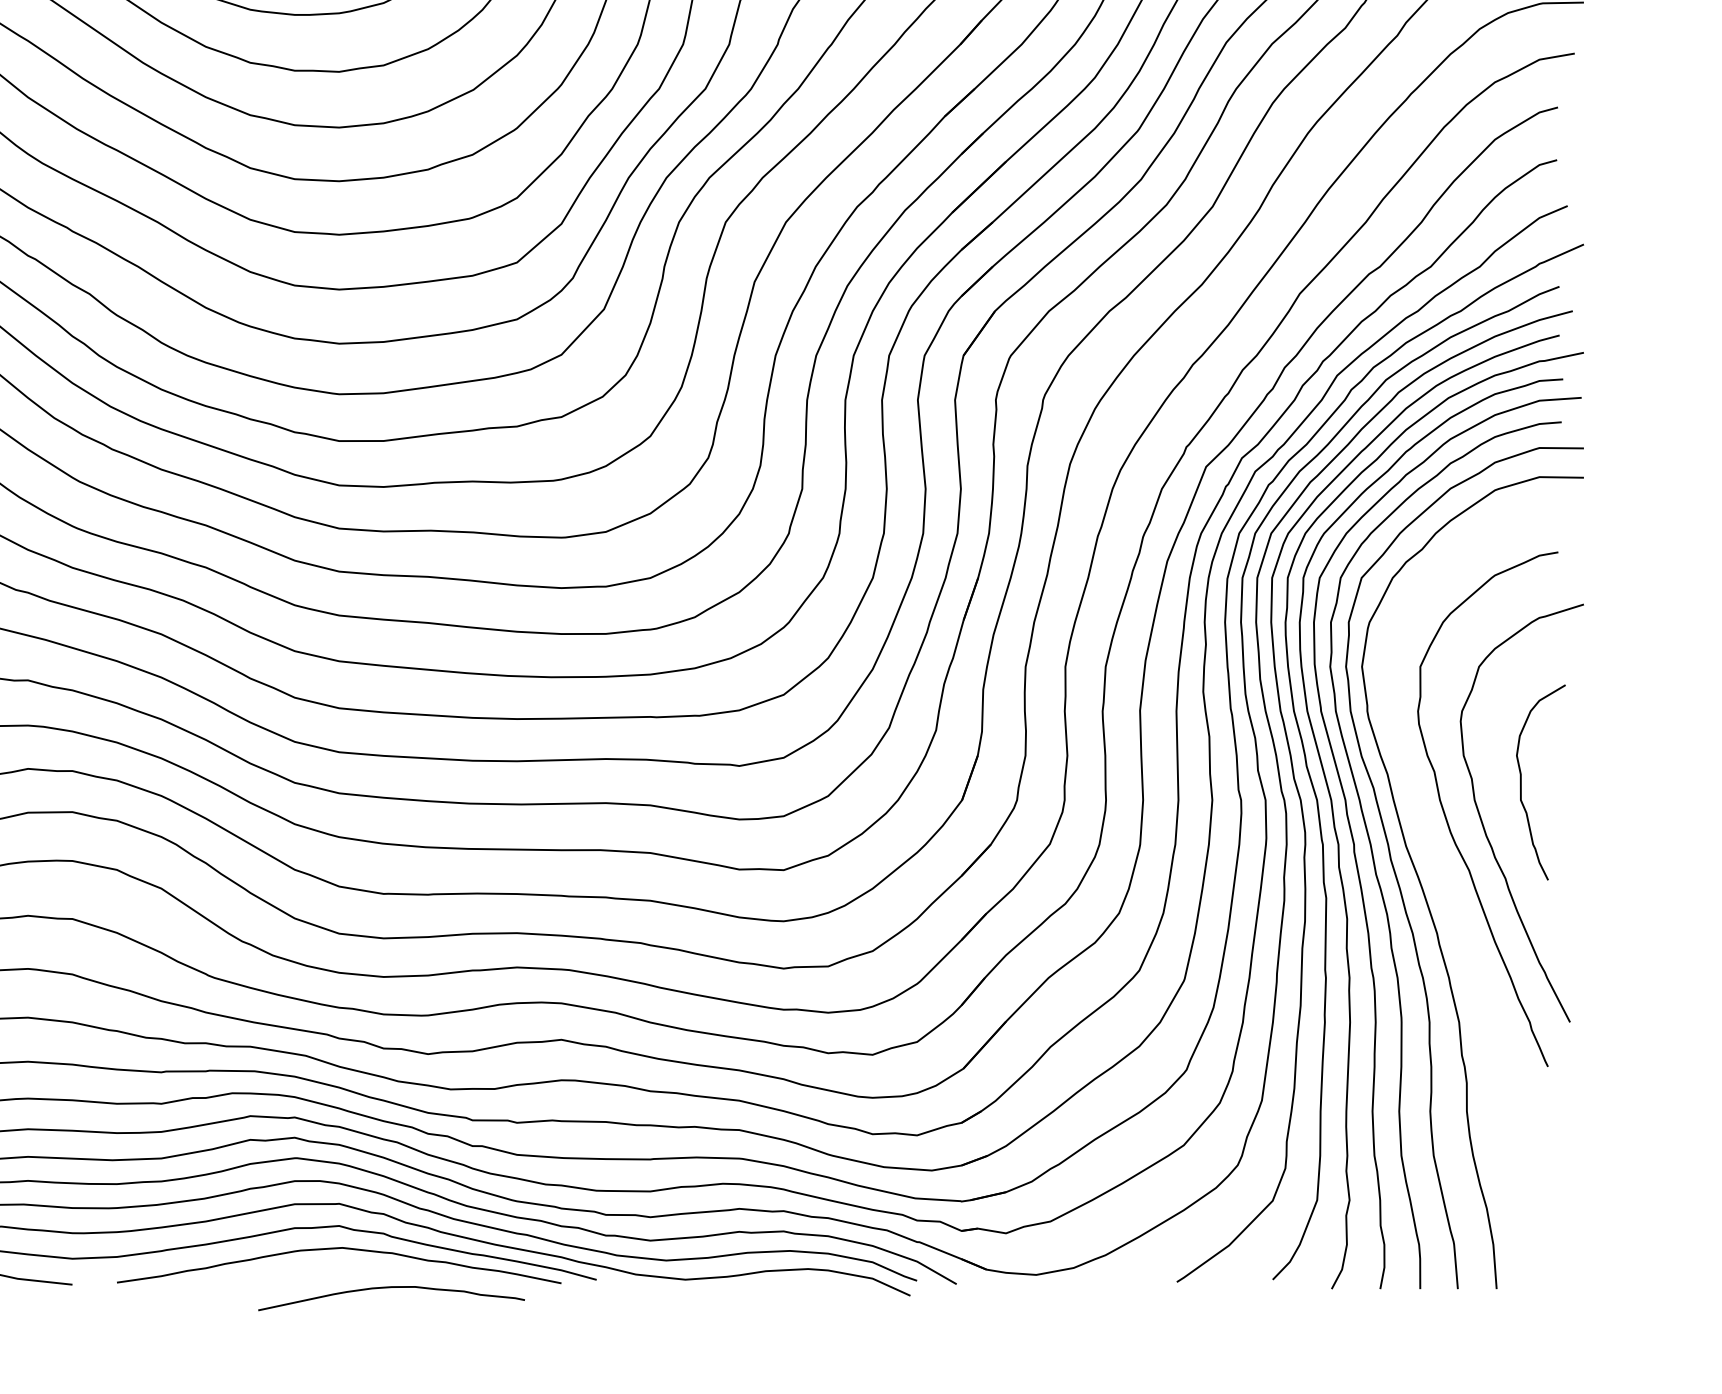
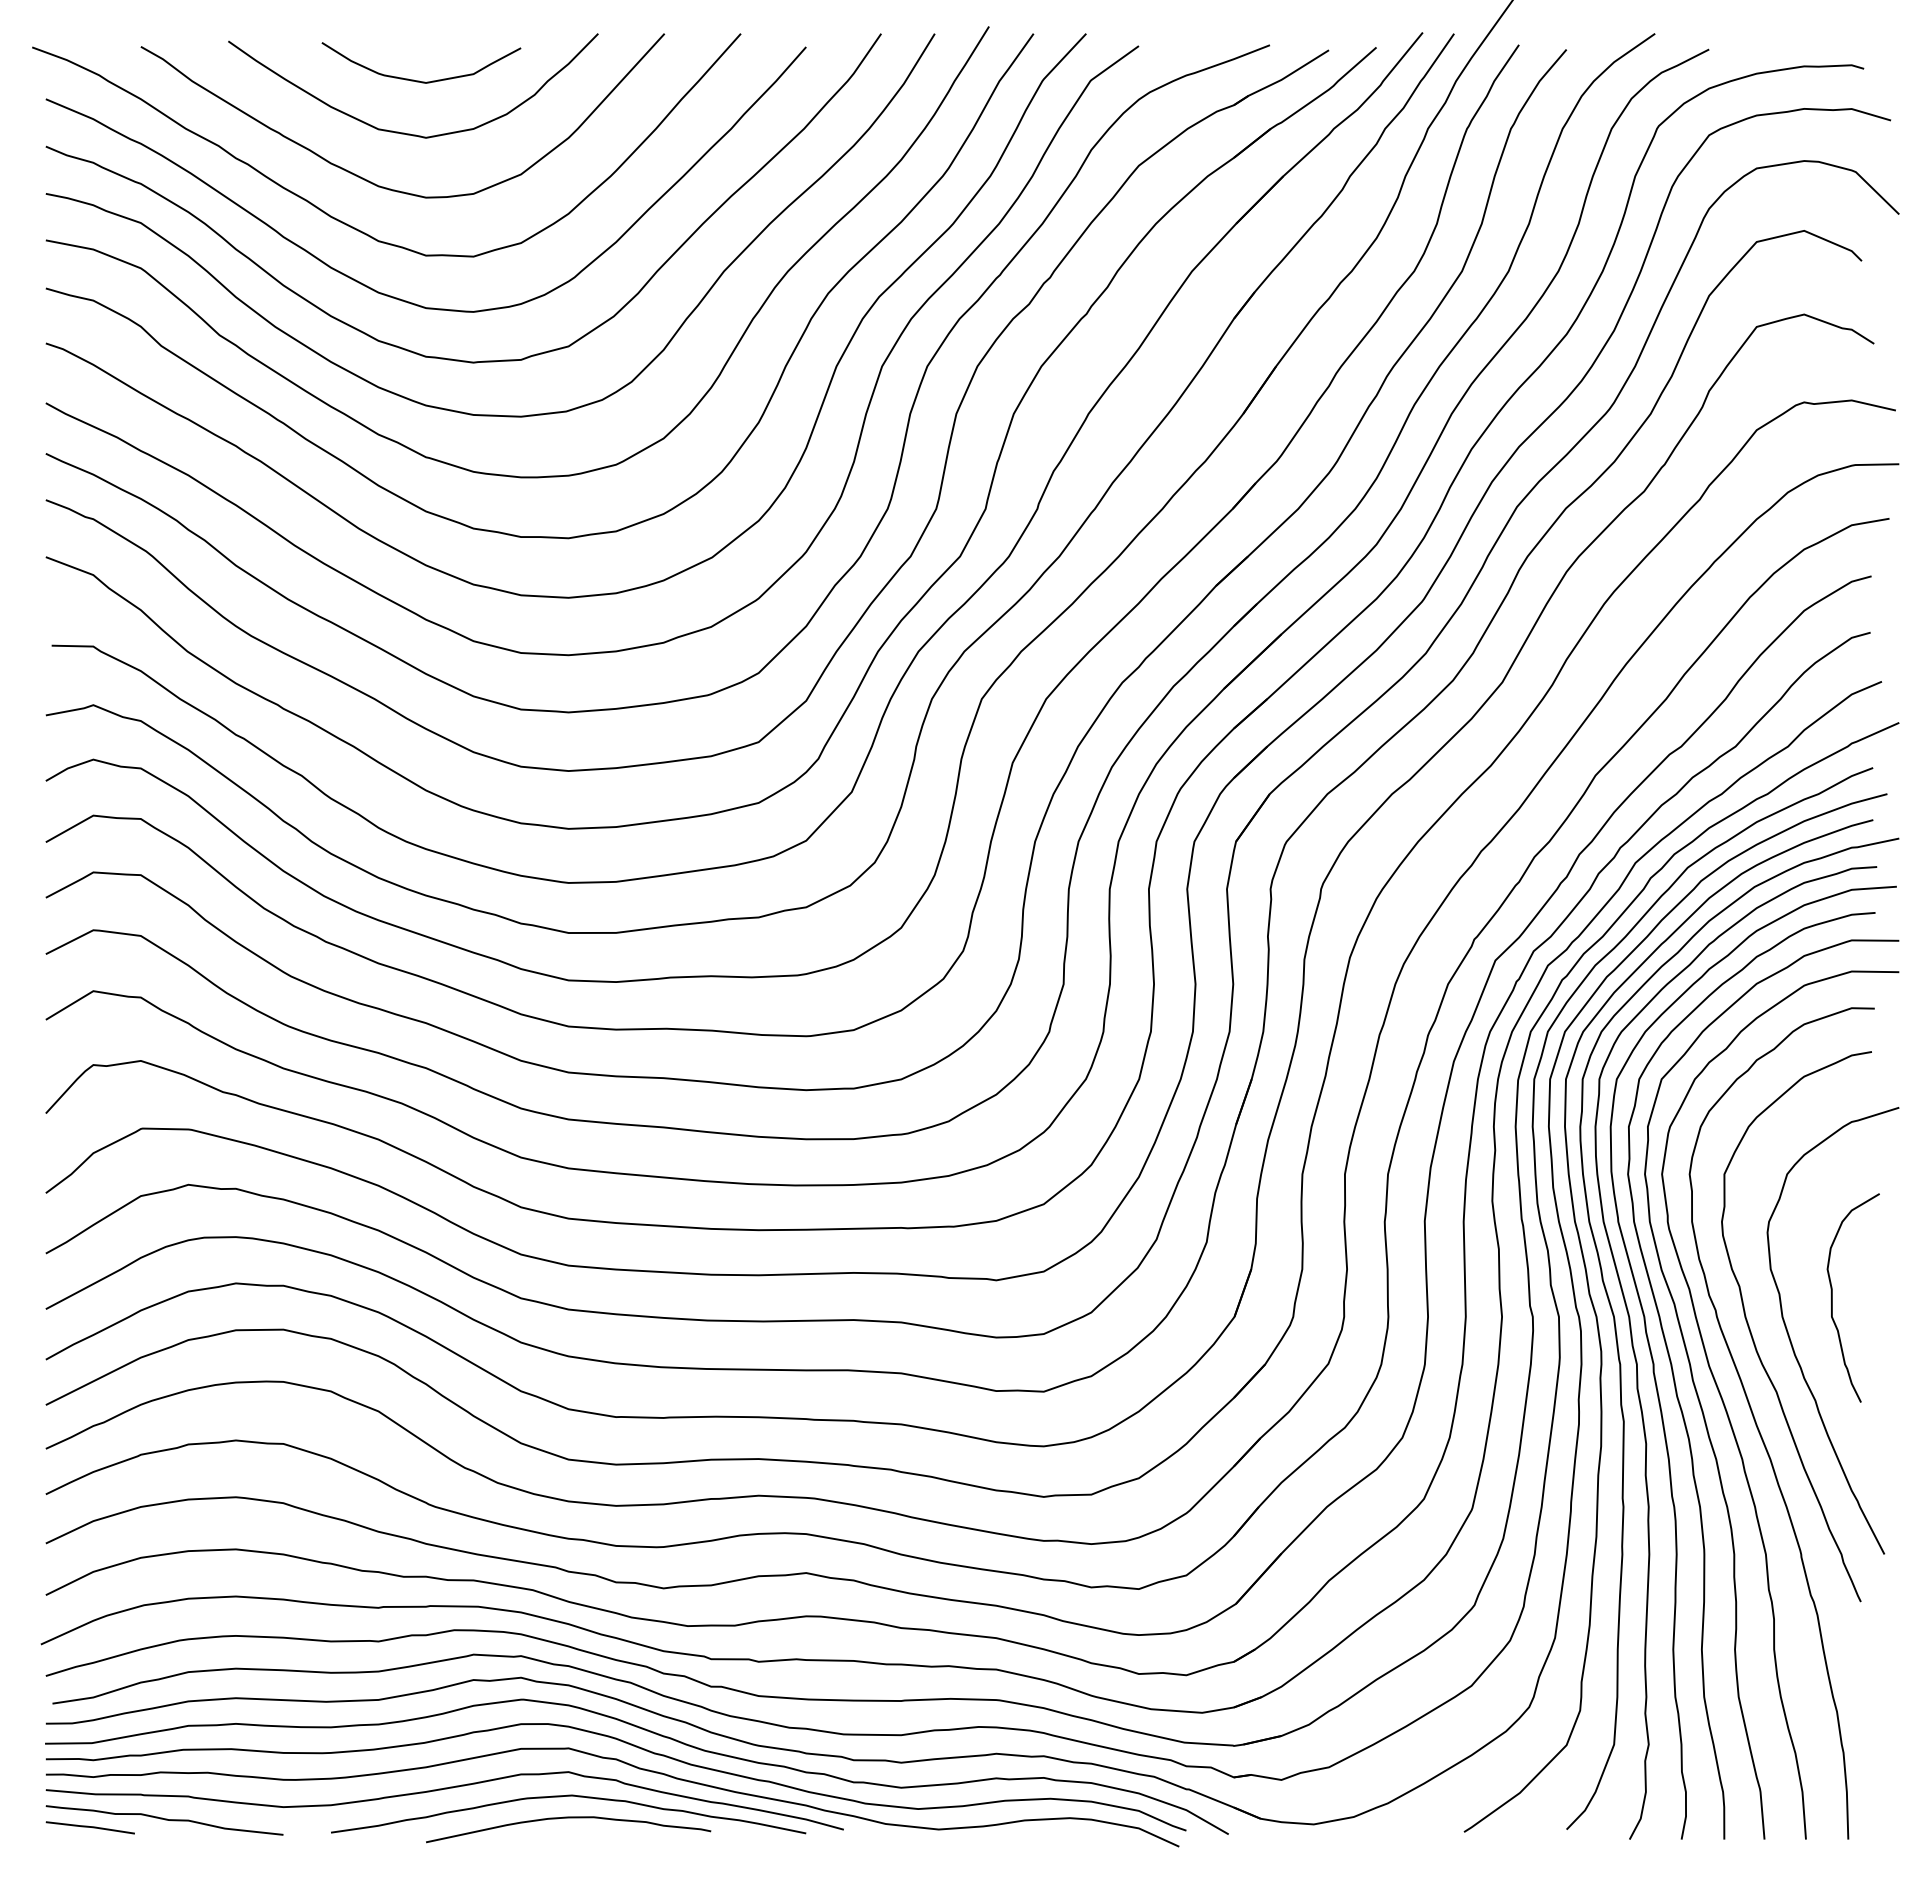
curve: (1454, 907) -> (1760, 1431), added
curve: (391, 1288) -> (568, 1818), moved

